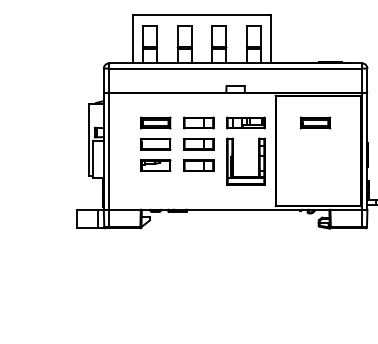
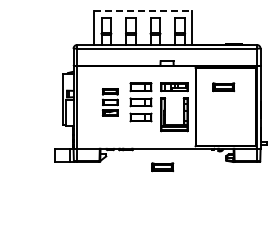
line: (202, 14) -> (143, 10), solid -> dashed
part: (154, 144) -> (109, 102), size x0.7
part: (229, 236) -> (162, 167), added

